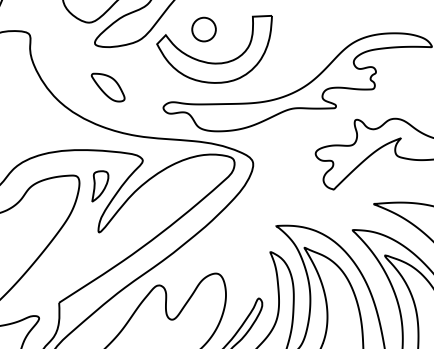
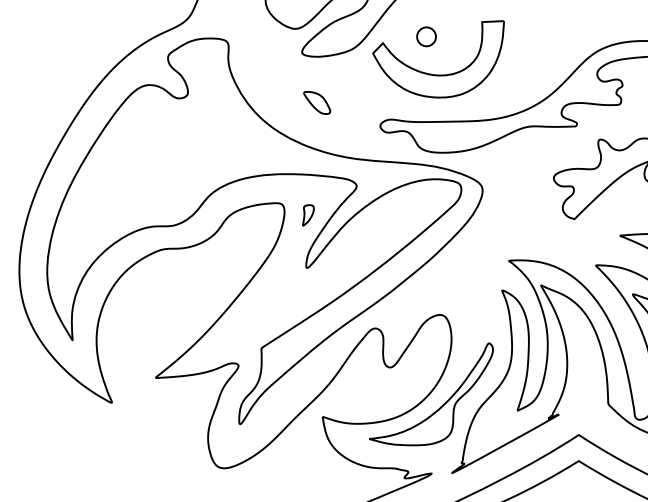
circle: (203, 29) -> (426, 36), size x0.7
part: (107, 87) -> (316, 102), size x0.7
part: (100, 186) -> (308, 215), size x0.6

